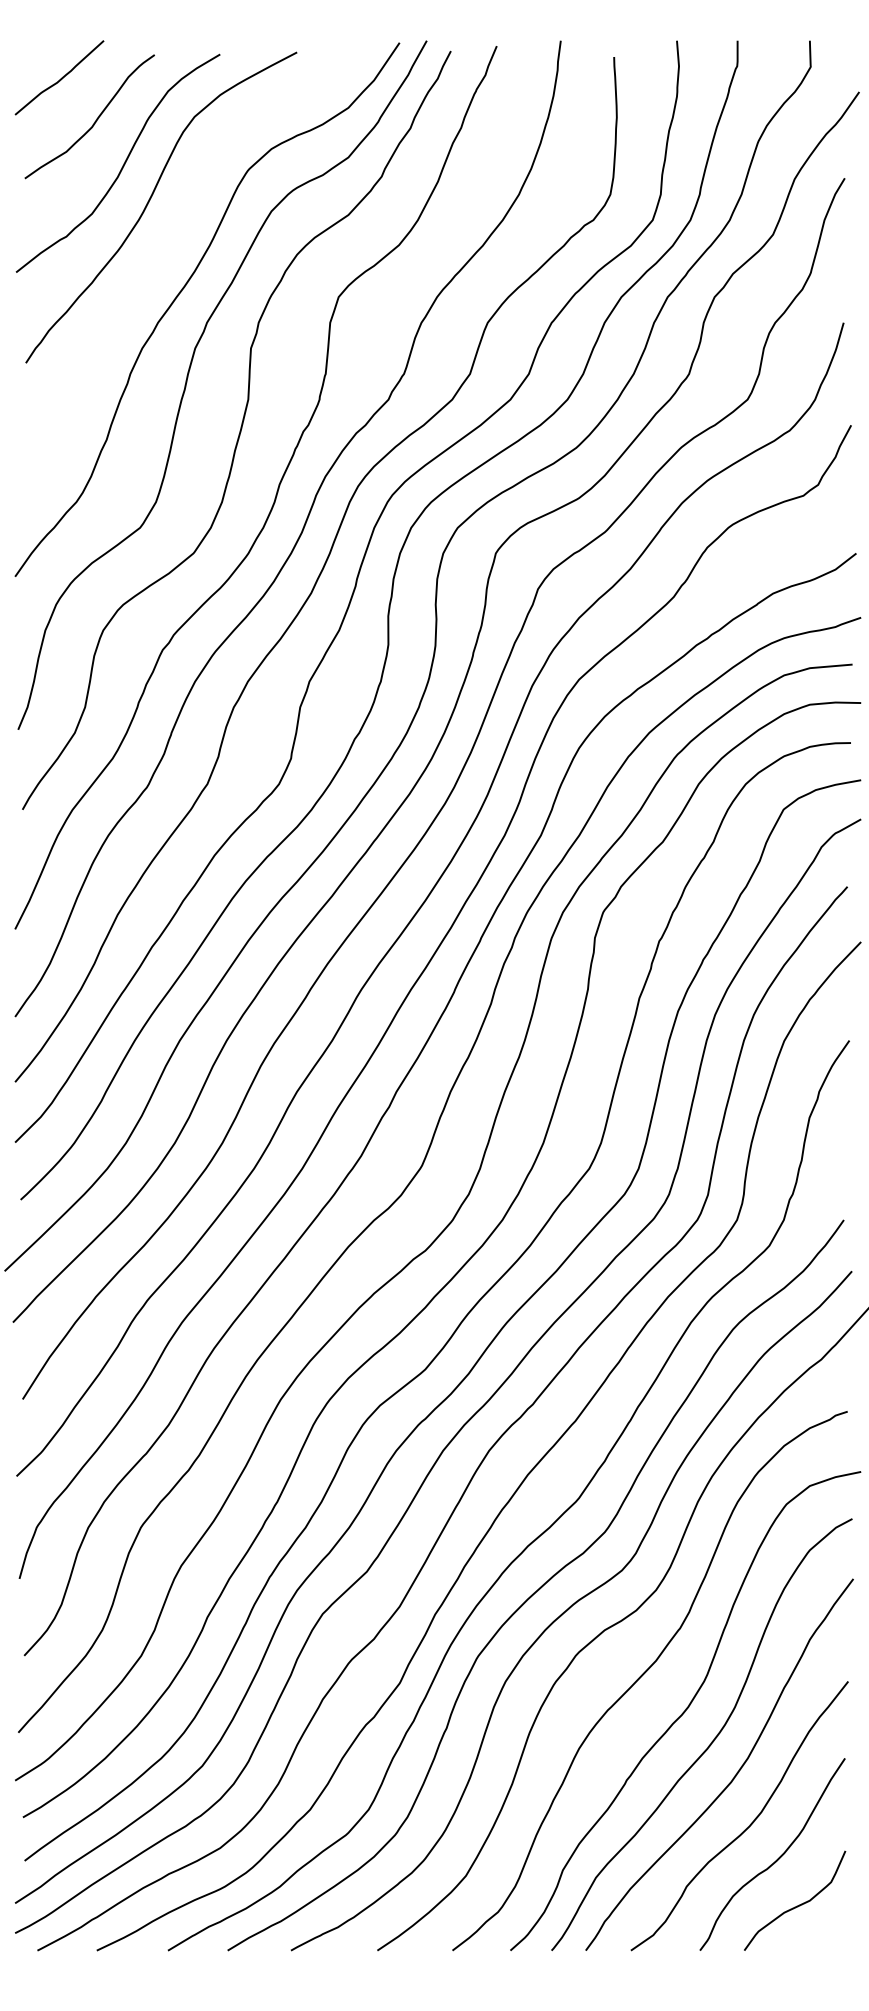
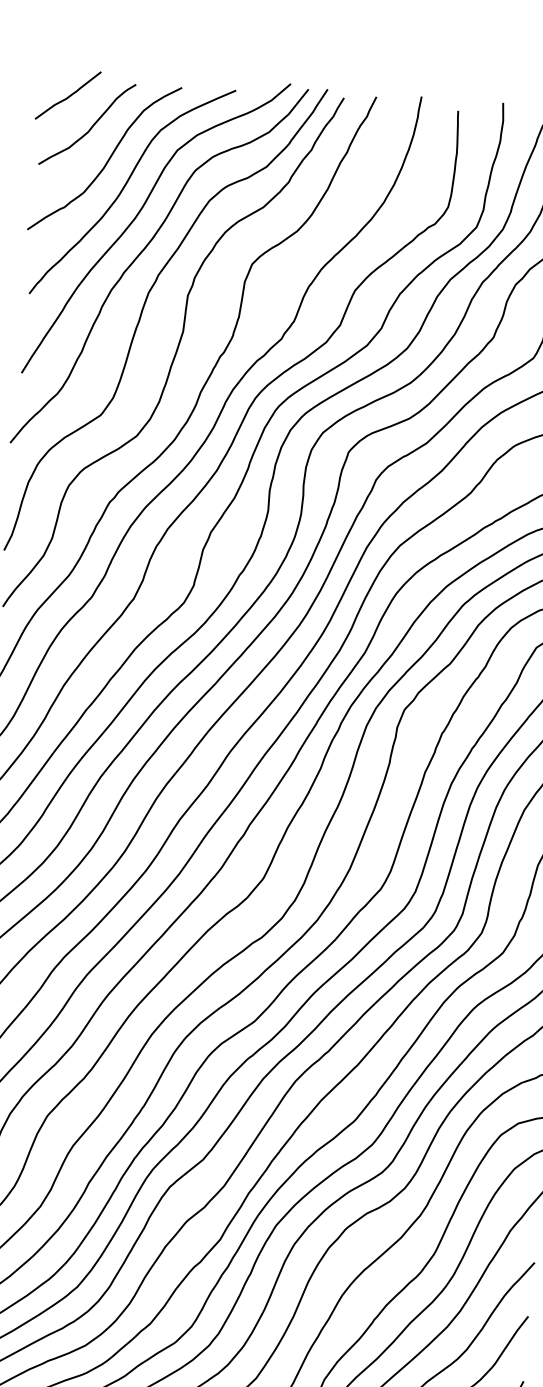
curve: (170, 242) -> (137, 217), added

